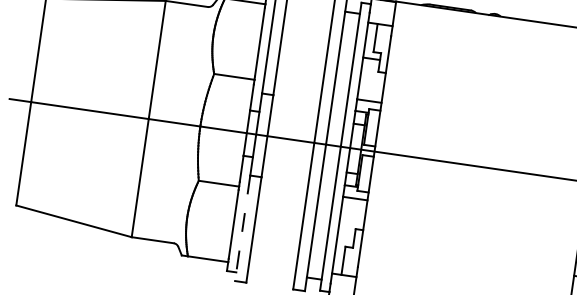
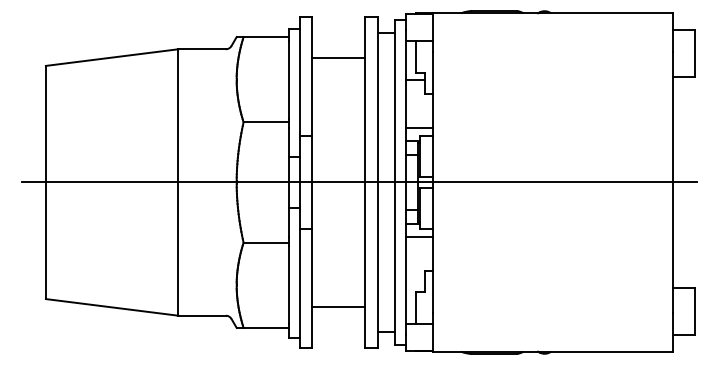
line: (306, 28) -> (338, 57), added
line: (242, 228) -> (299, 288), dashed -> solid
line: (274, 250) -> (338, 307), added

